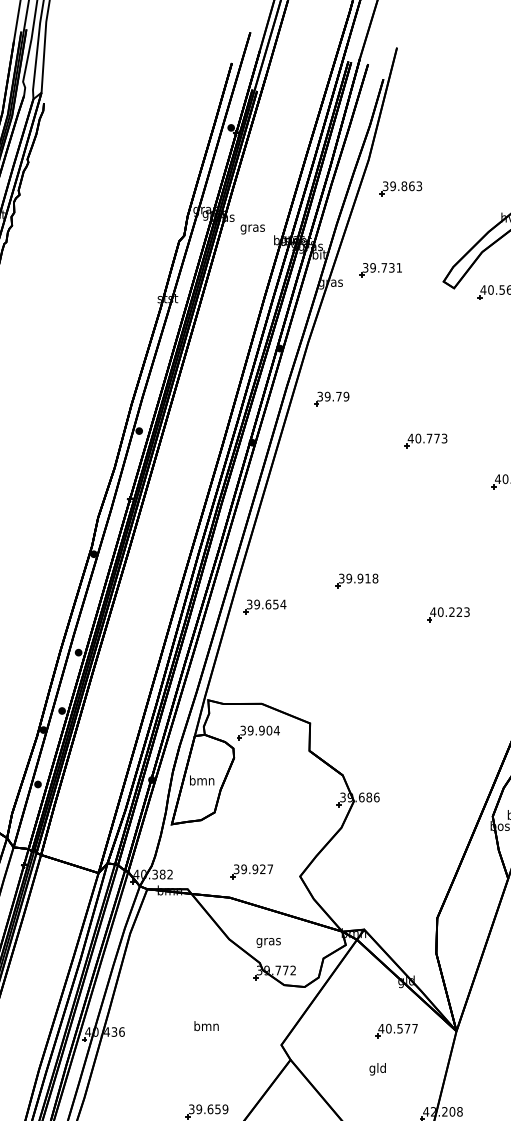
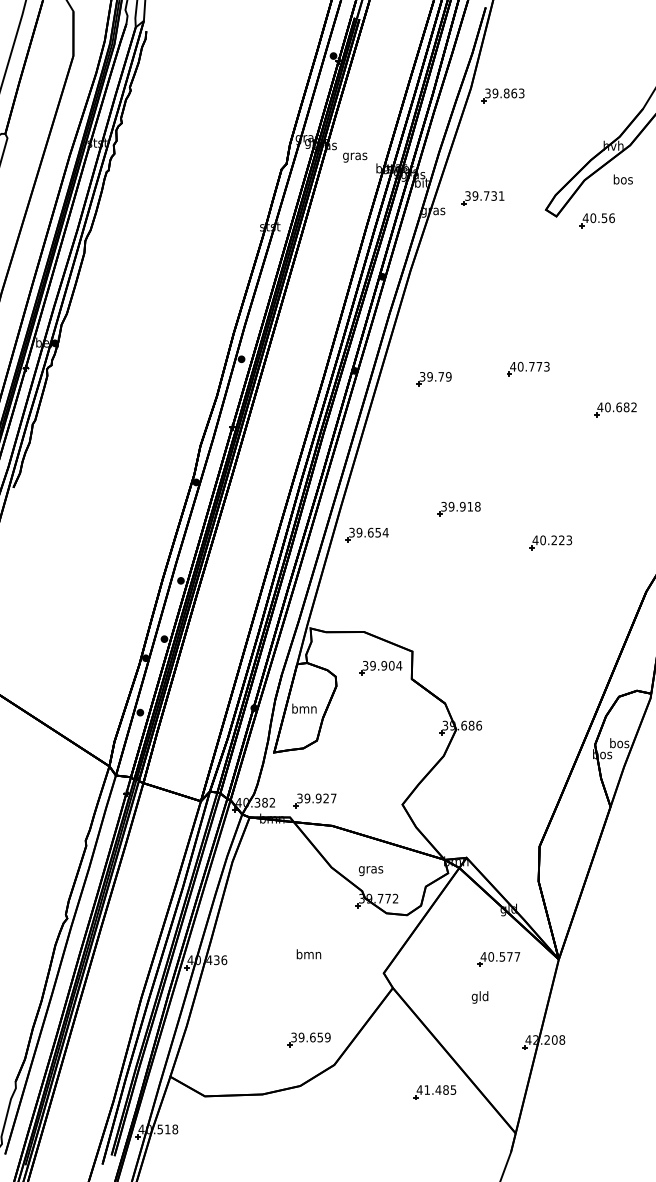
part: (400, 188) -> (502, 95), moved
part: (331, 399) -> (433, 379), moved
part: (258, 733) -> (380, 668), moved
part: (251, 871) -> (314, 800), moved

